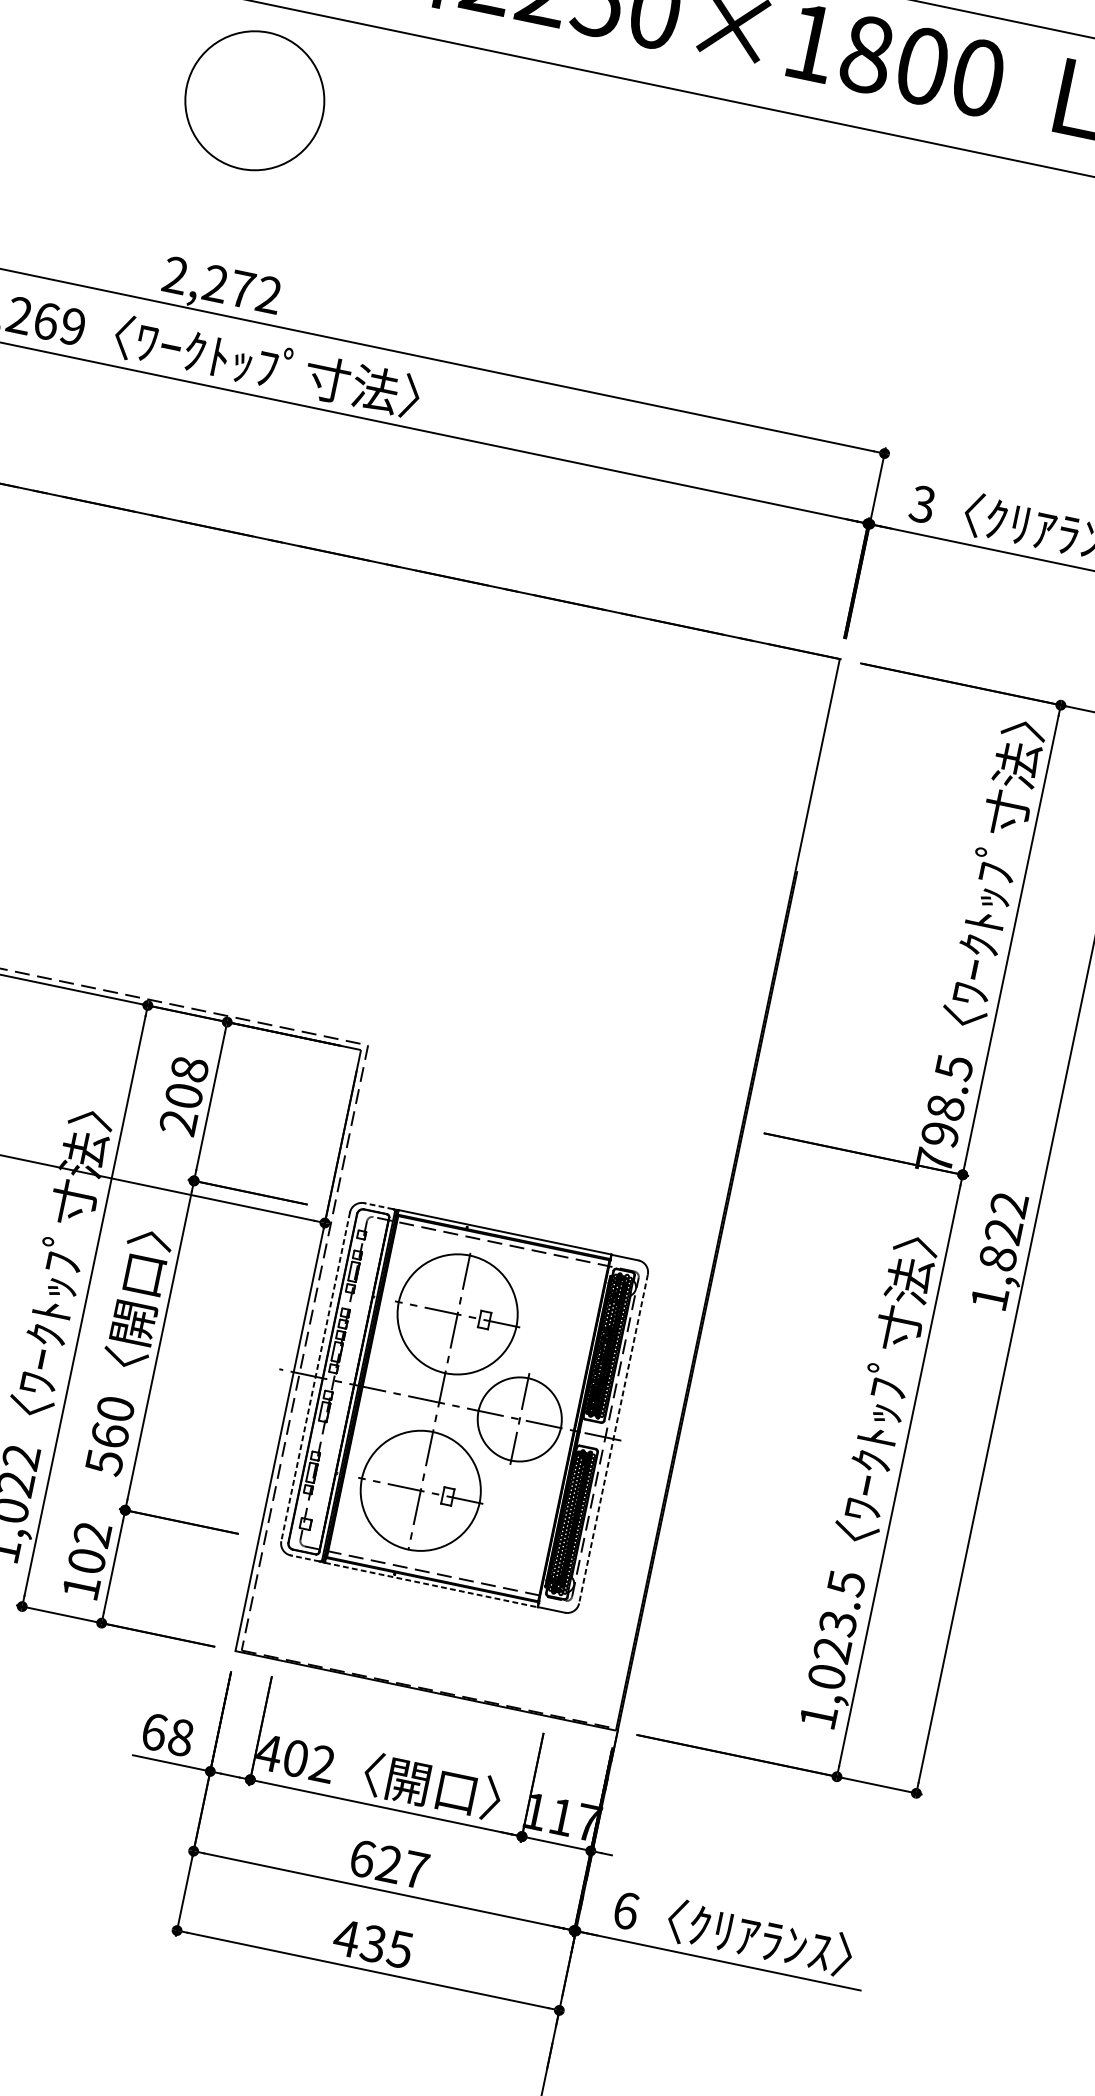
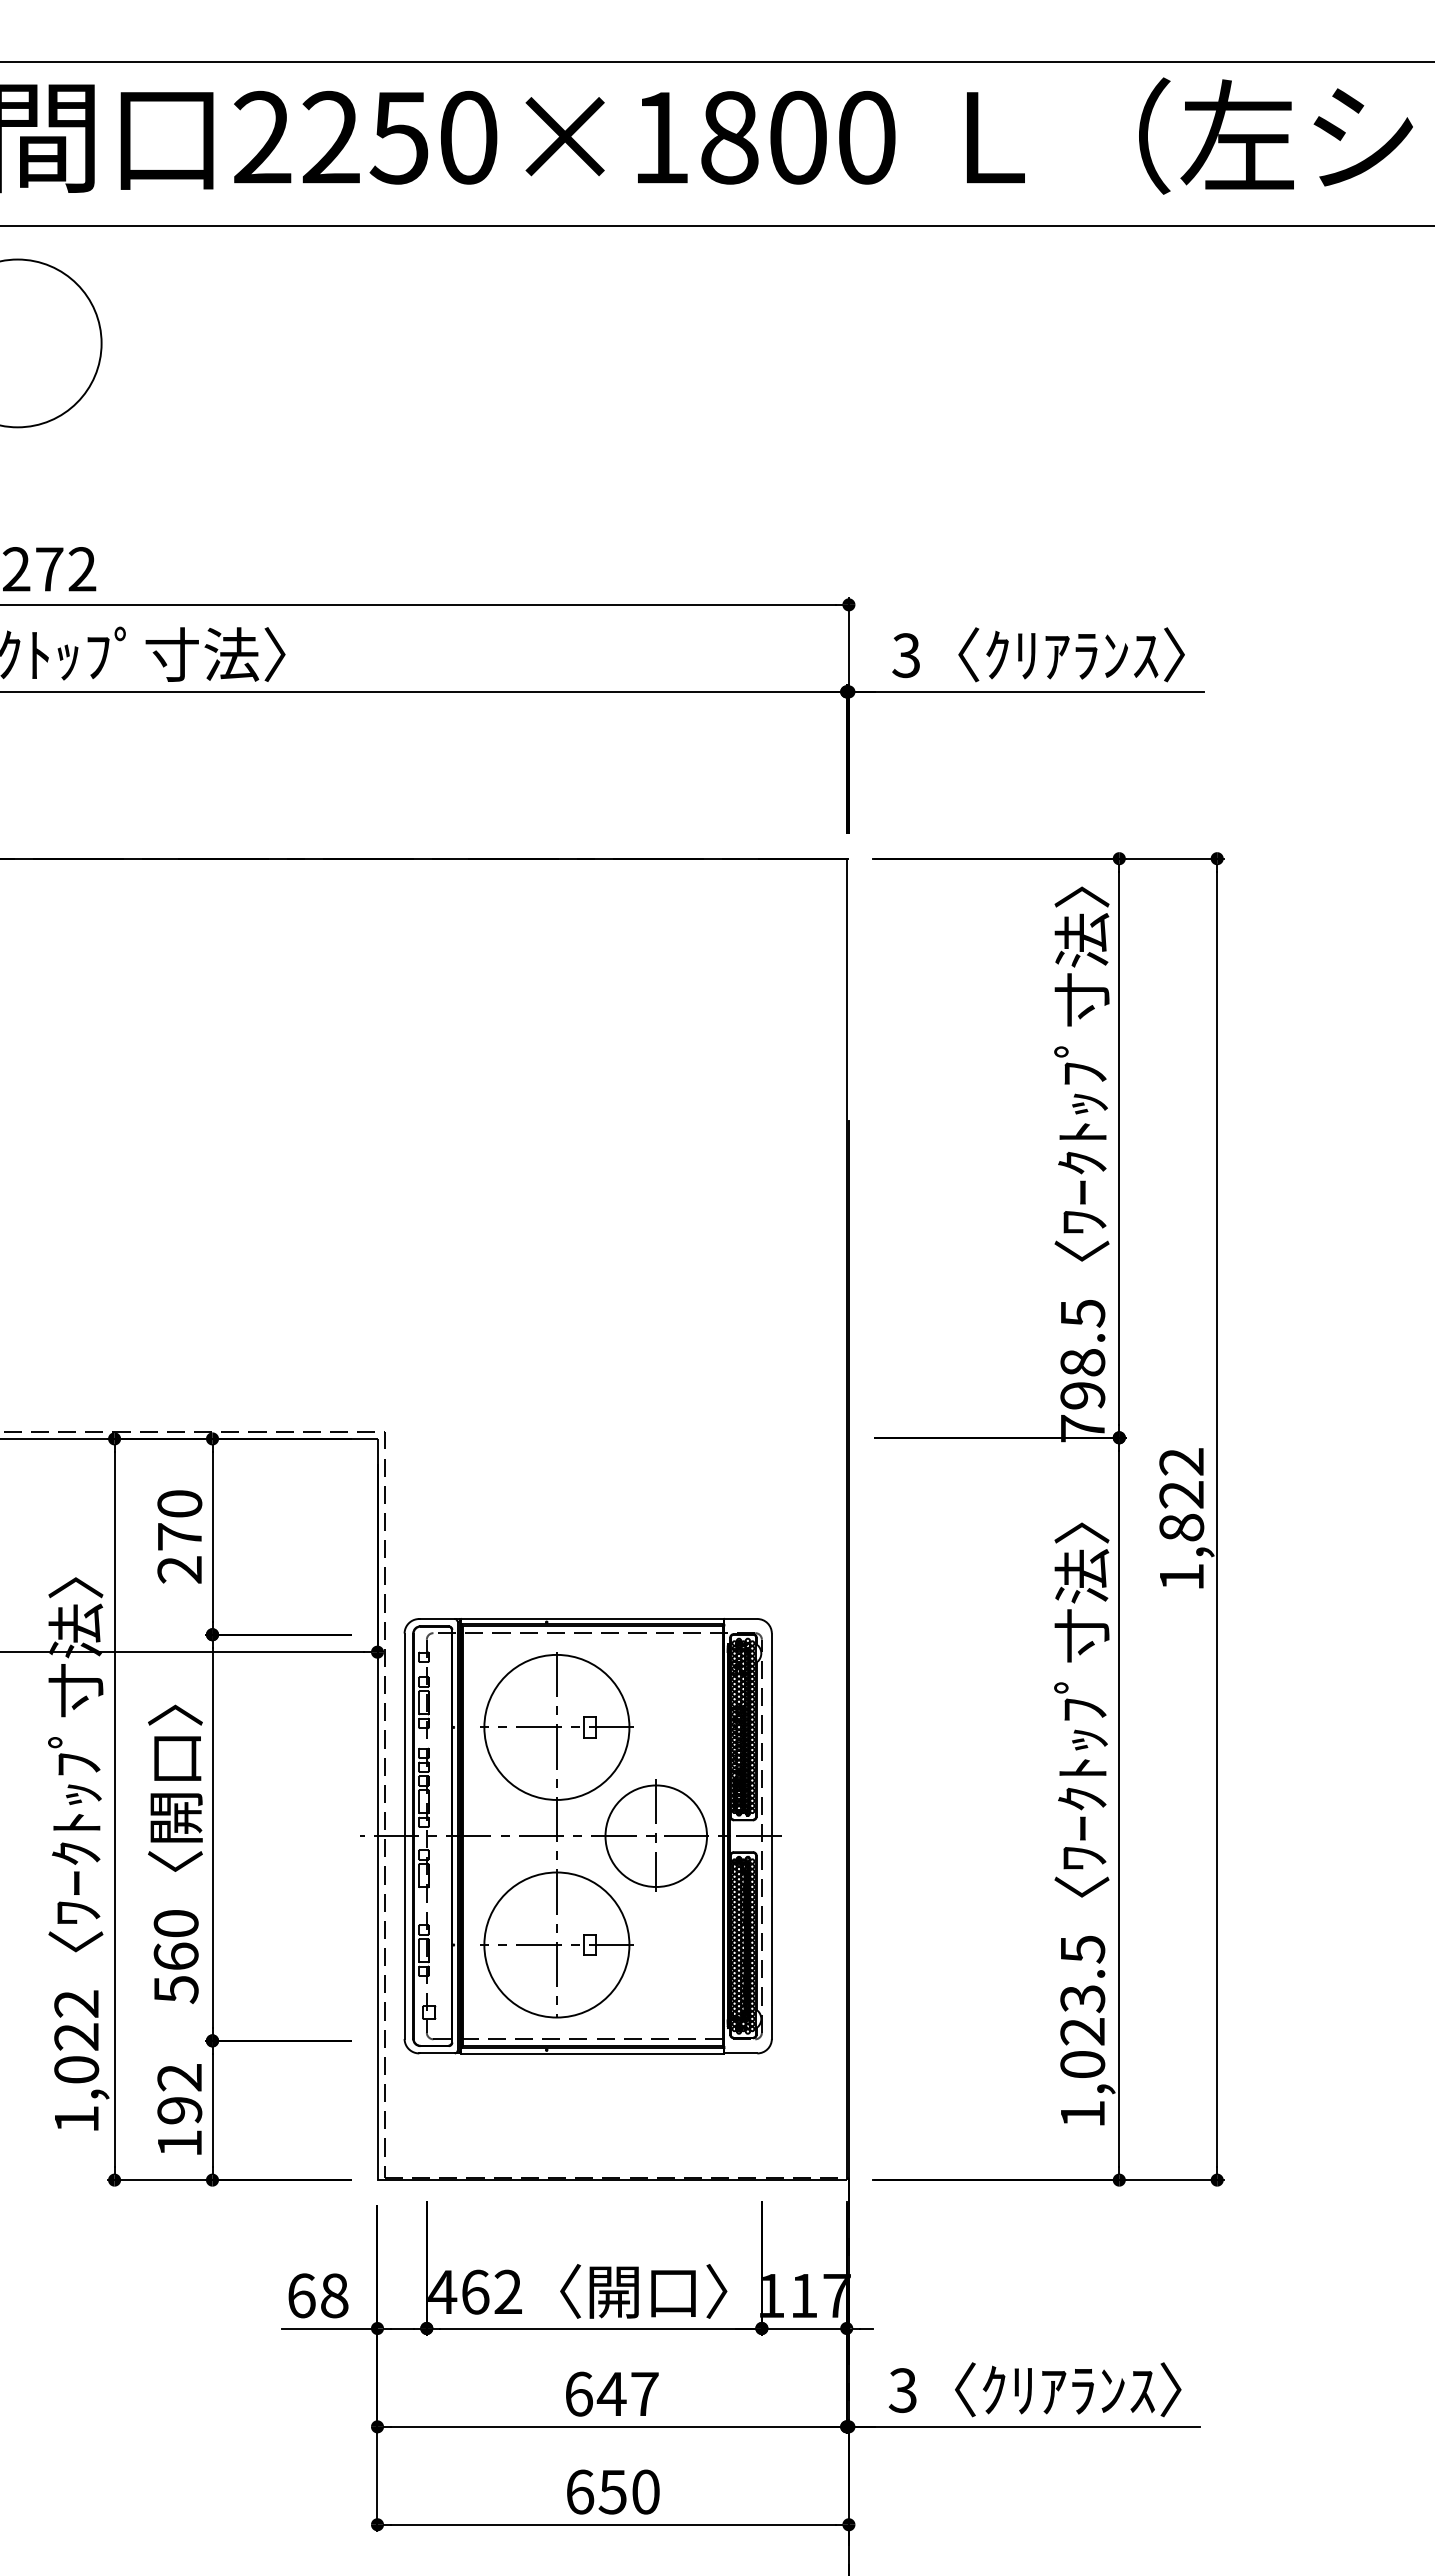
text: (186, 1082) -> (179, 1520), 208 -> 270
line: (379, 1206) -> (437, 1619), dashed -> solid
line: (315, 1377) -> (404, 1836), dashed -> solid
line: (613, 1439) -> (771, 1836), dashed -> solid
line: (305, 1558) -> (437, 2053), dashed -> solid
text: (86, 1561) -> (179, 2110), 102 -> 192
line: (432, 1585) -> (593, 2053), dashed -> solid
text: (296, 1758) -> (475, 2291), 402 -> 462
text: (389, 1863) -> (611, 2393), 627 -> 647
text: (625, 1910) -> (902, 2390), 6 -> 3
text: (373, 1943) -> (612, 2491), 435 -> 650

